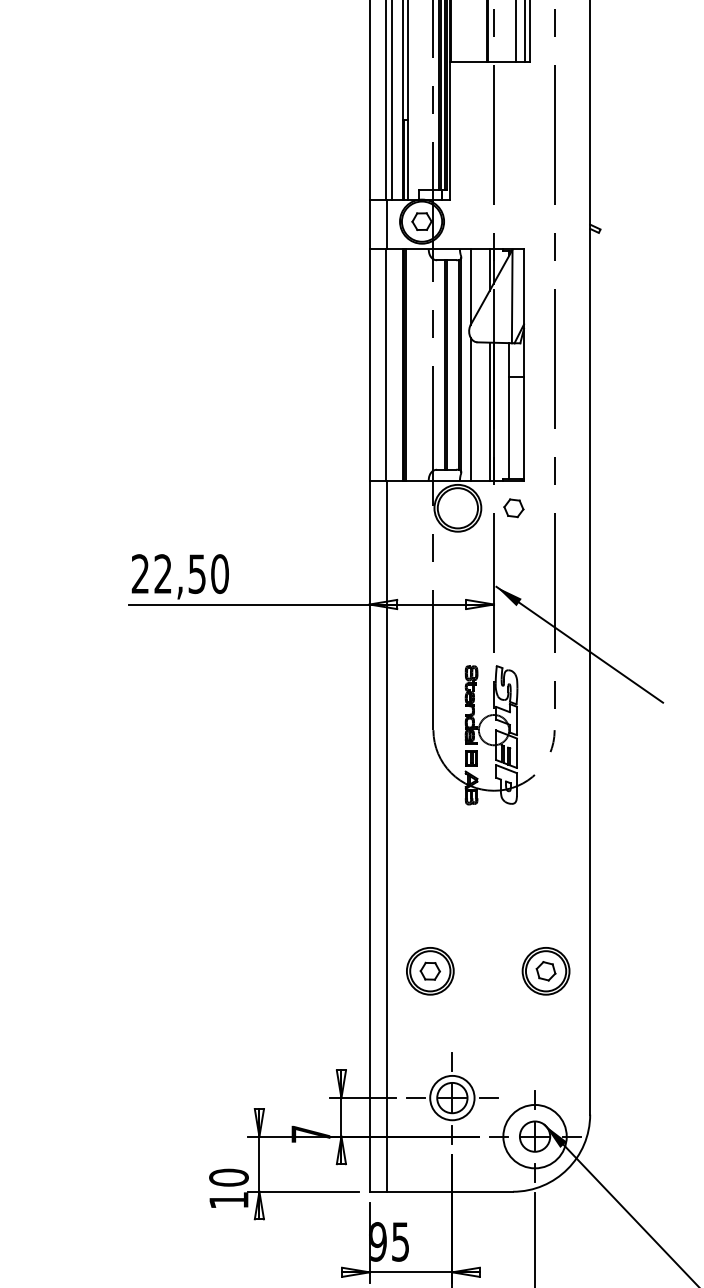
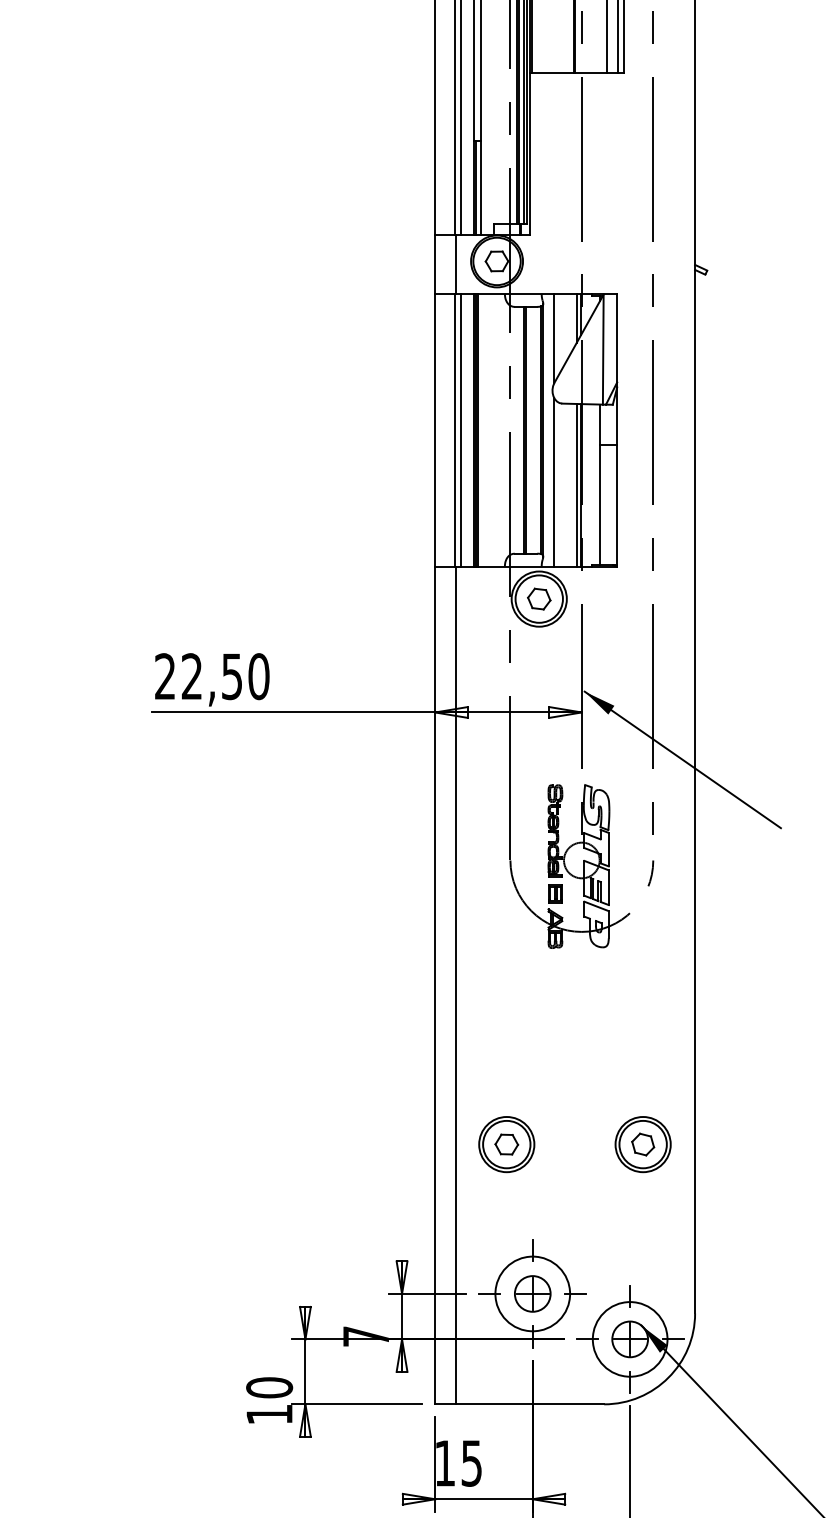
line: (391, 364) -> (461, 429), added
part: (514, 507) -> (539, 598), moved
circle: (452, 1097) -> (532, 1293), size x1.43
text: (378, 1241) -> (445, 1462), 95 -> 15

